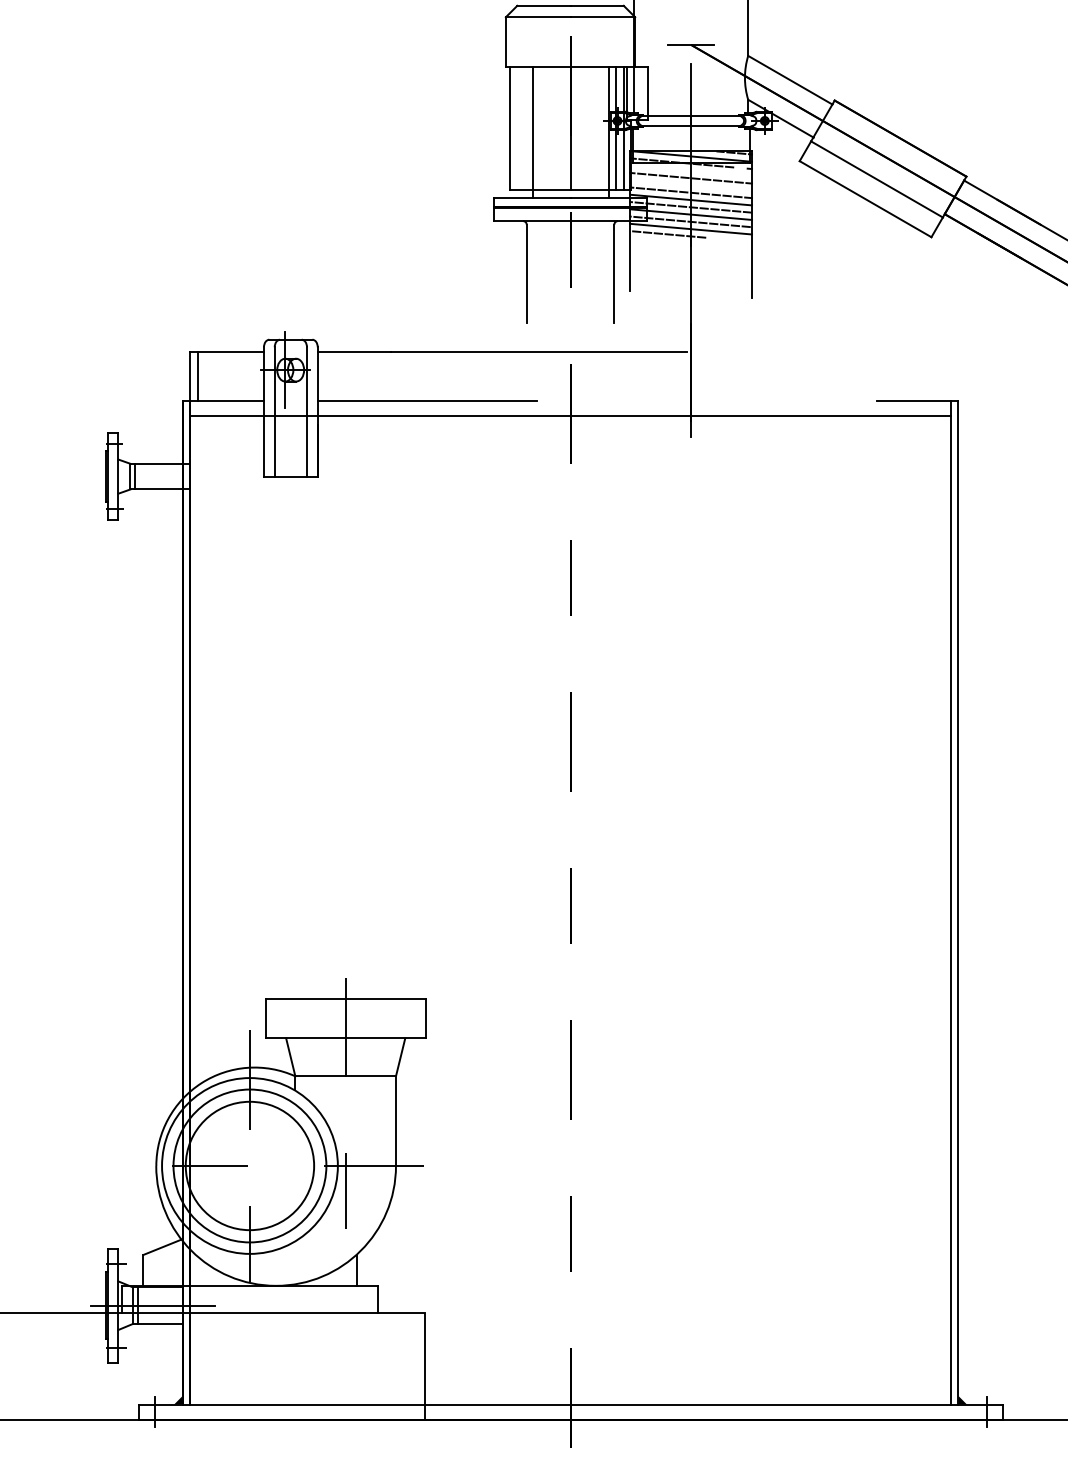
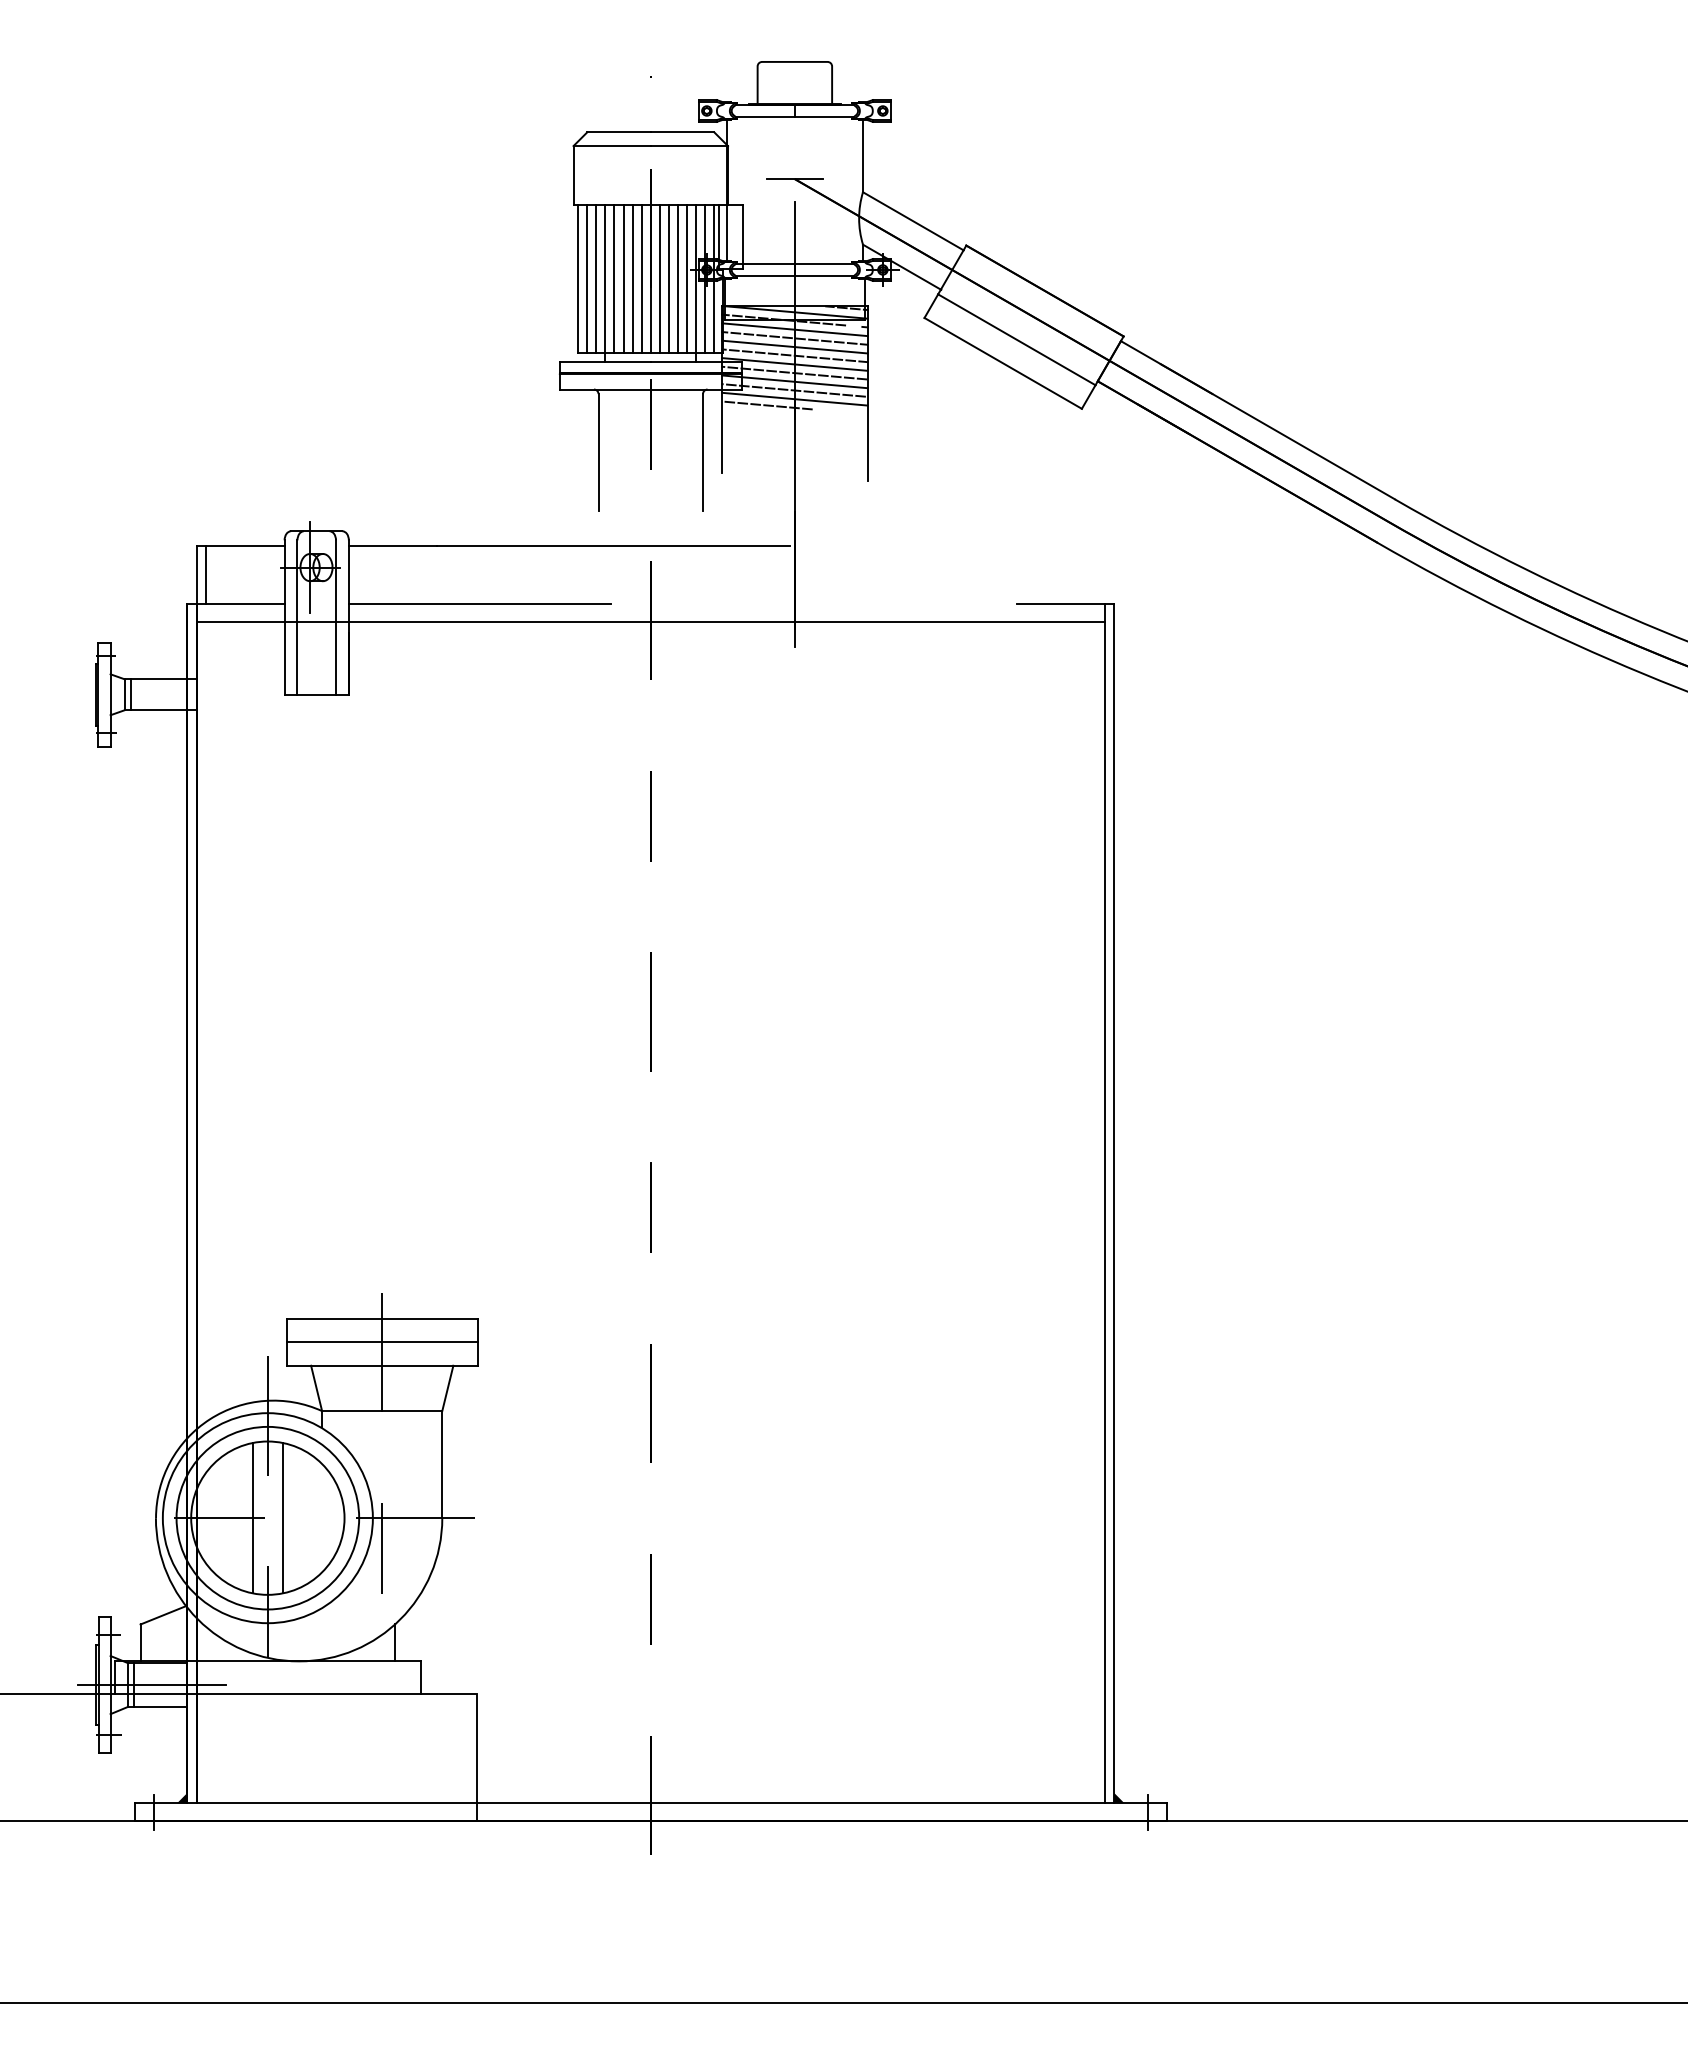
line: (517, 128) -> (587, 278), added
line: (525, 128) -> (596, 278), added
line: (540, 128) -> (614, 278), added
line: (547, 128) -> (623, 278), added
line: (555, 128) -> (632, 278), added
line: (562, 128) -> (641, 278), added
line: (577, 128) -> (659, 278), added
line: (585, 128) -> (668, 278), added
line: (593, 128) -> (678, 278), added
line: (601, 128) -> (687, 278), added
line: (690, 170) -> (794, 329), added
line: (690, 185) -> (794, 346), added
line: (345, 1018) -> (381, 1342), added
line: (237, 1165) -> (253, 1517), added
line: (262, 1165) -> (282, 1517), added

